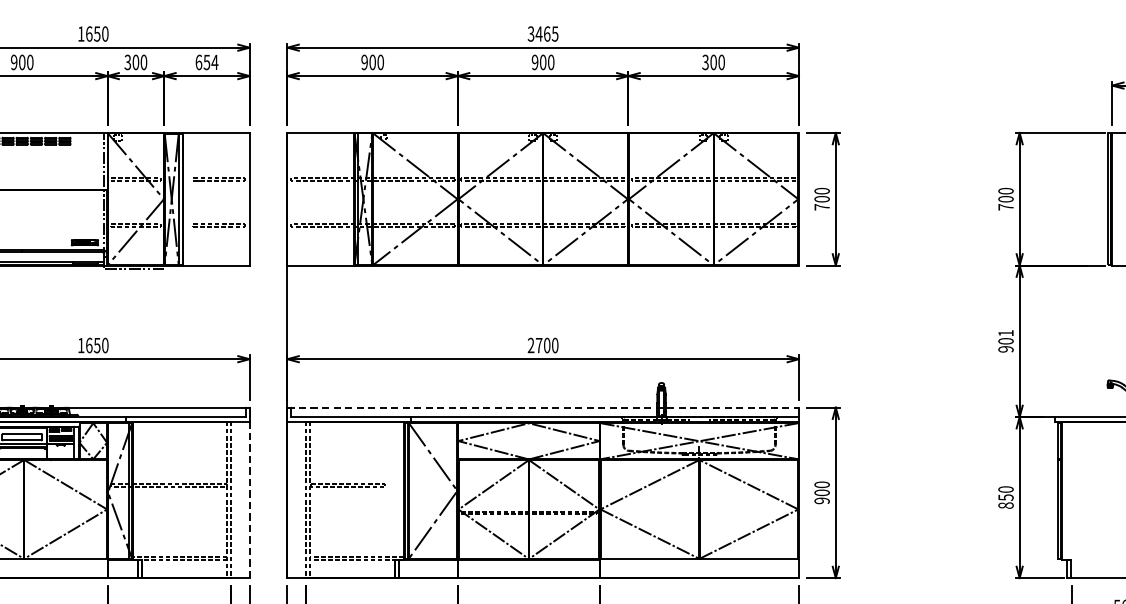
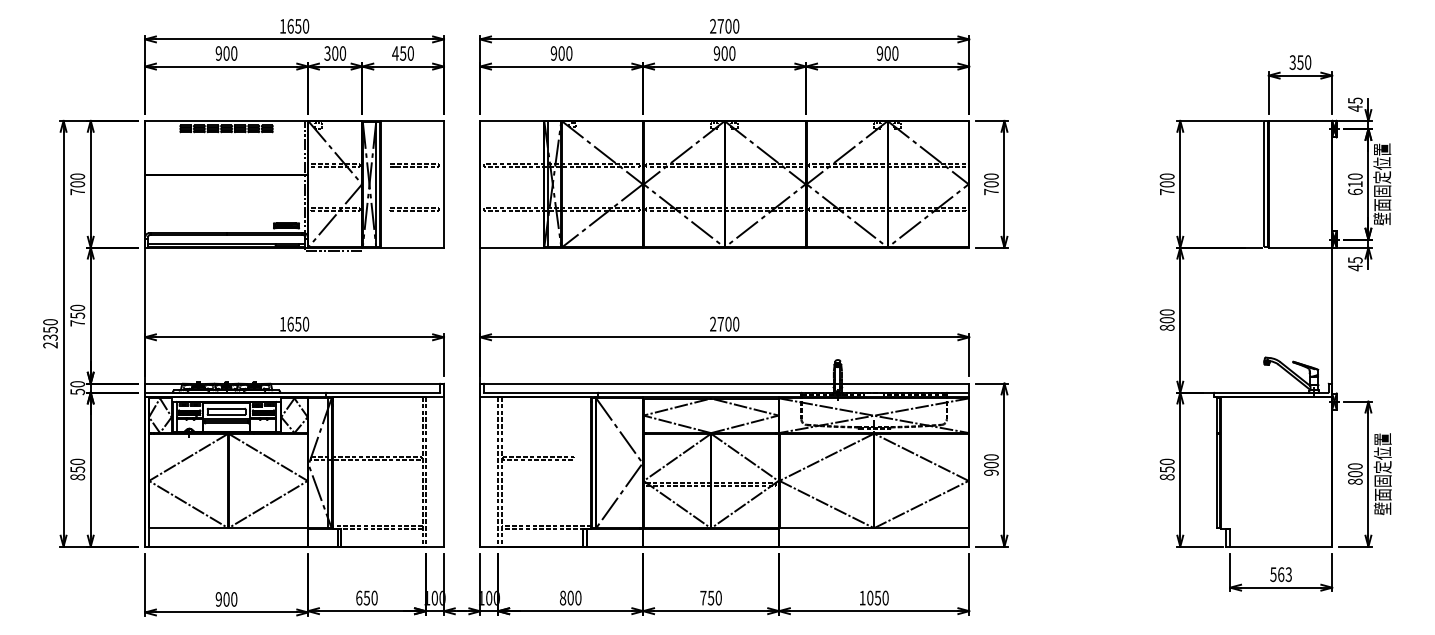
text: (542, 34) -> (724, 26), 3465 -> 2700
text: (207, 62) -> (403, 53), 654 -> 450
text: (705, 62) -> (879, 53), 300 -> 900
text: (1005, 340) -> (1166, 319), 901 -> 800
line: (542, 407) -> (724, 383), dashed -> solid
line: (249, 493) -> (443, 465), dashed -> solid

